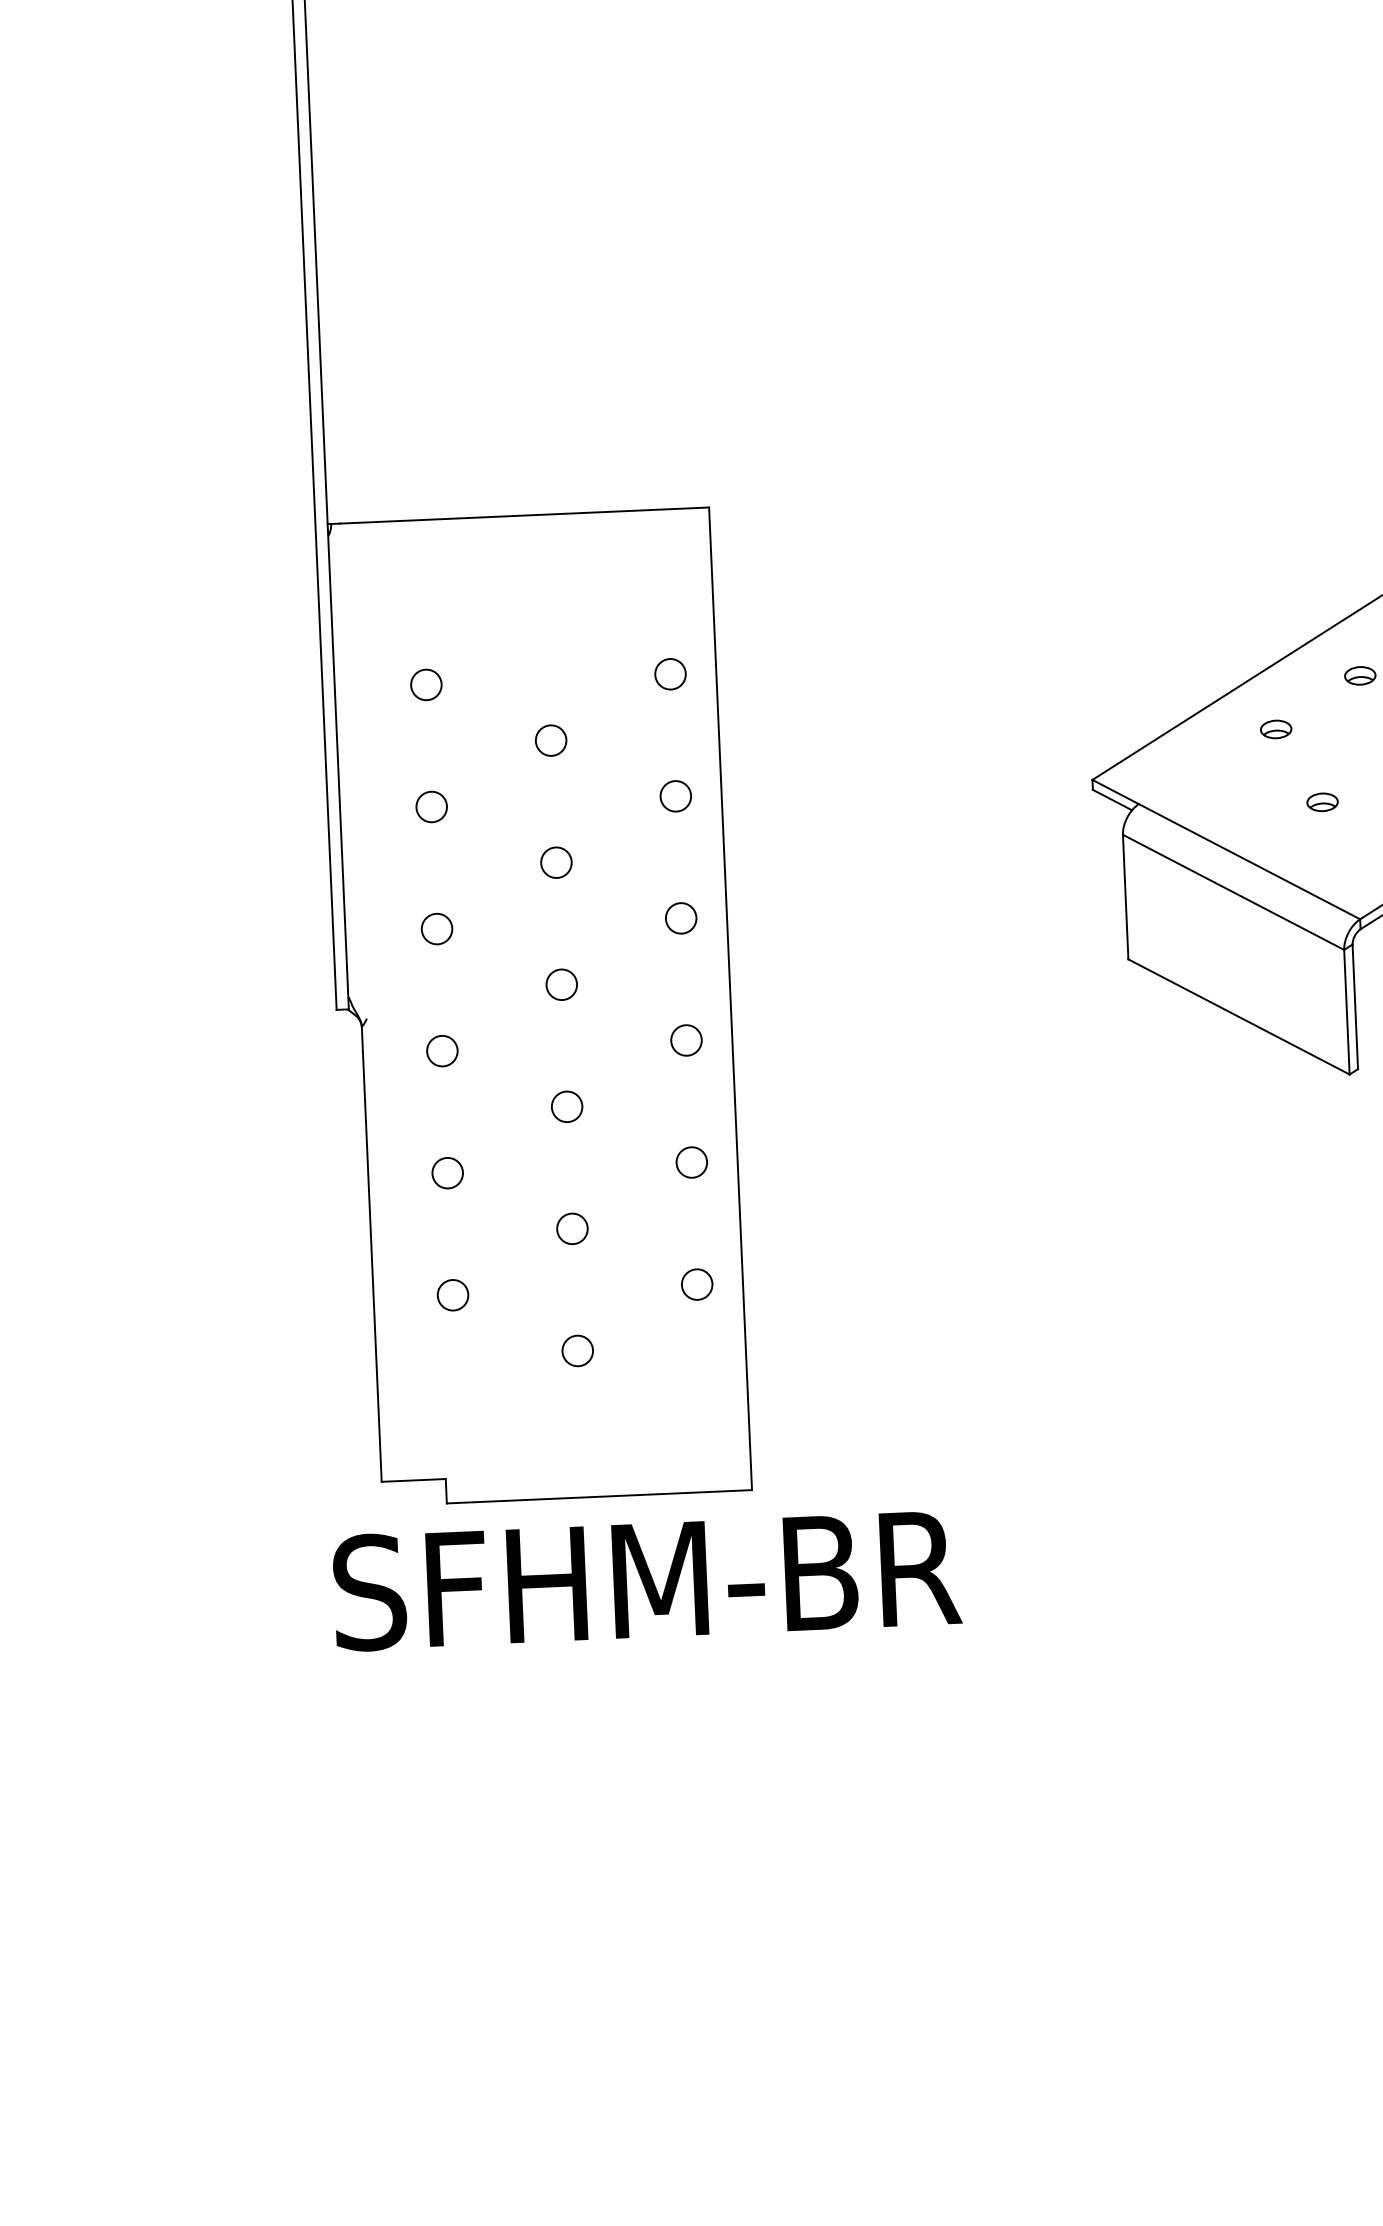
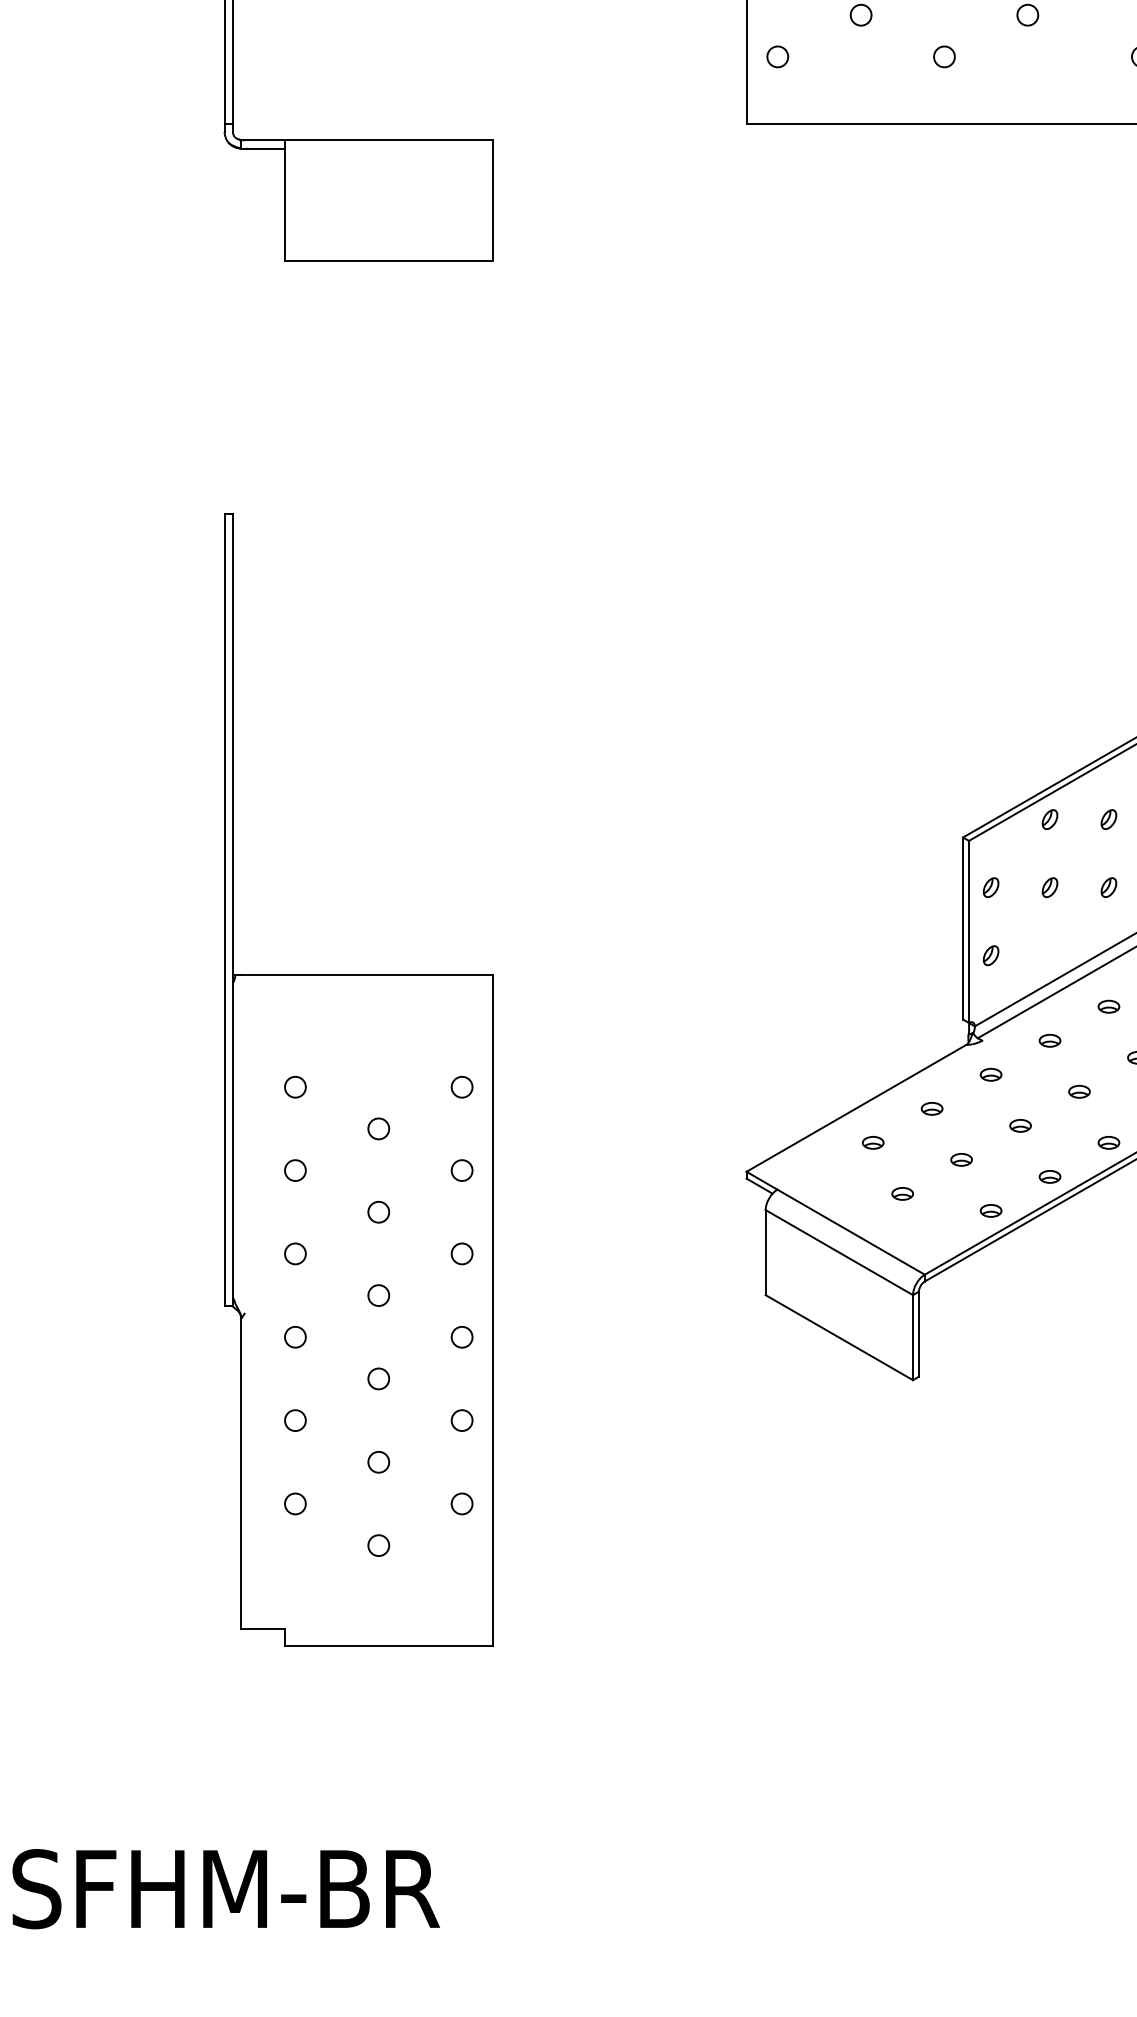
text: (647, 1581) -> (226, 1889), moved

